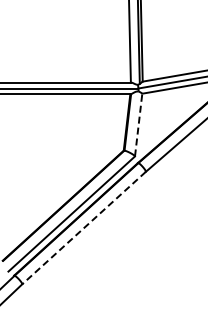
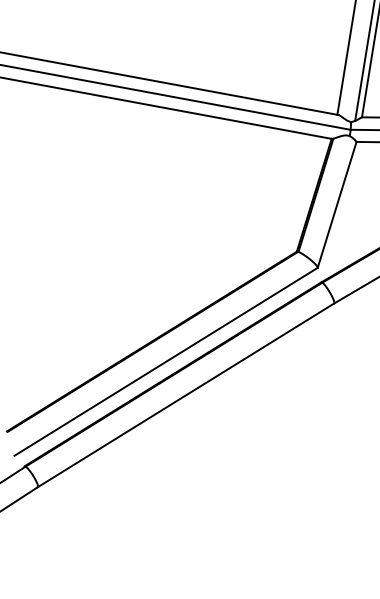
line: (138, 125) -> (336, 205), dashed -> solid
line: (84, 228) -> (186, 396), dashed -> solid

